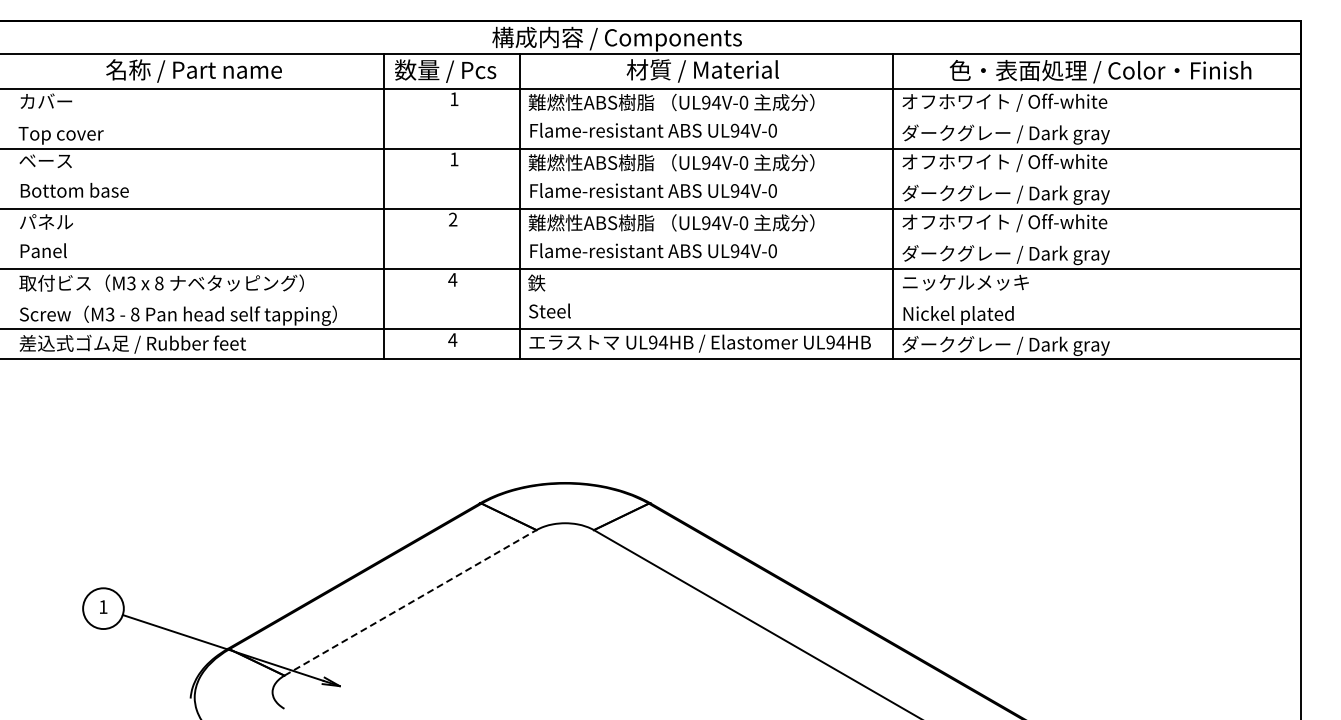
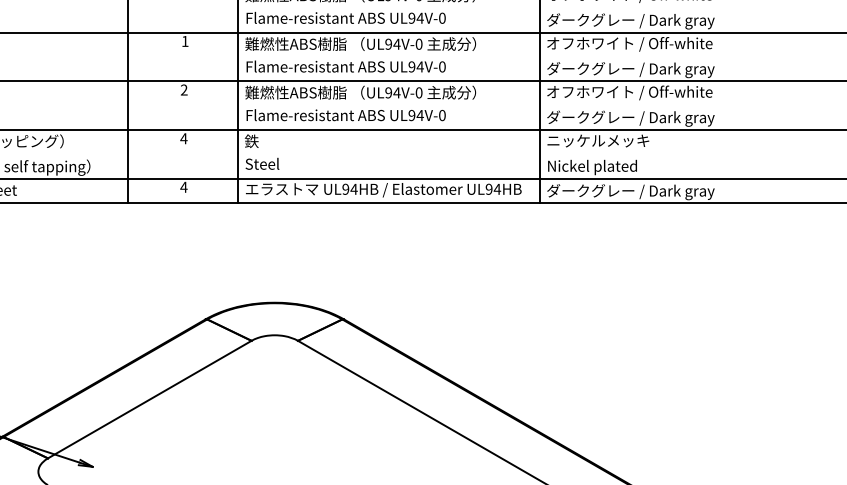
line: (410, 602) -> (149, 399), dashed -> solid

